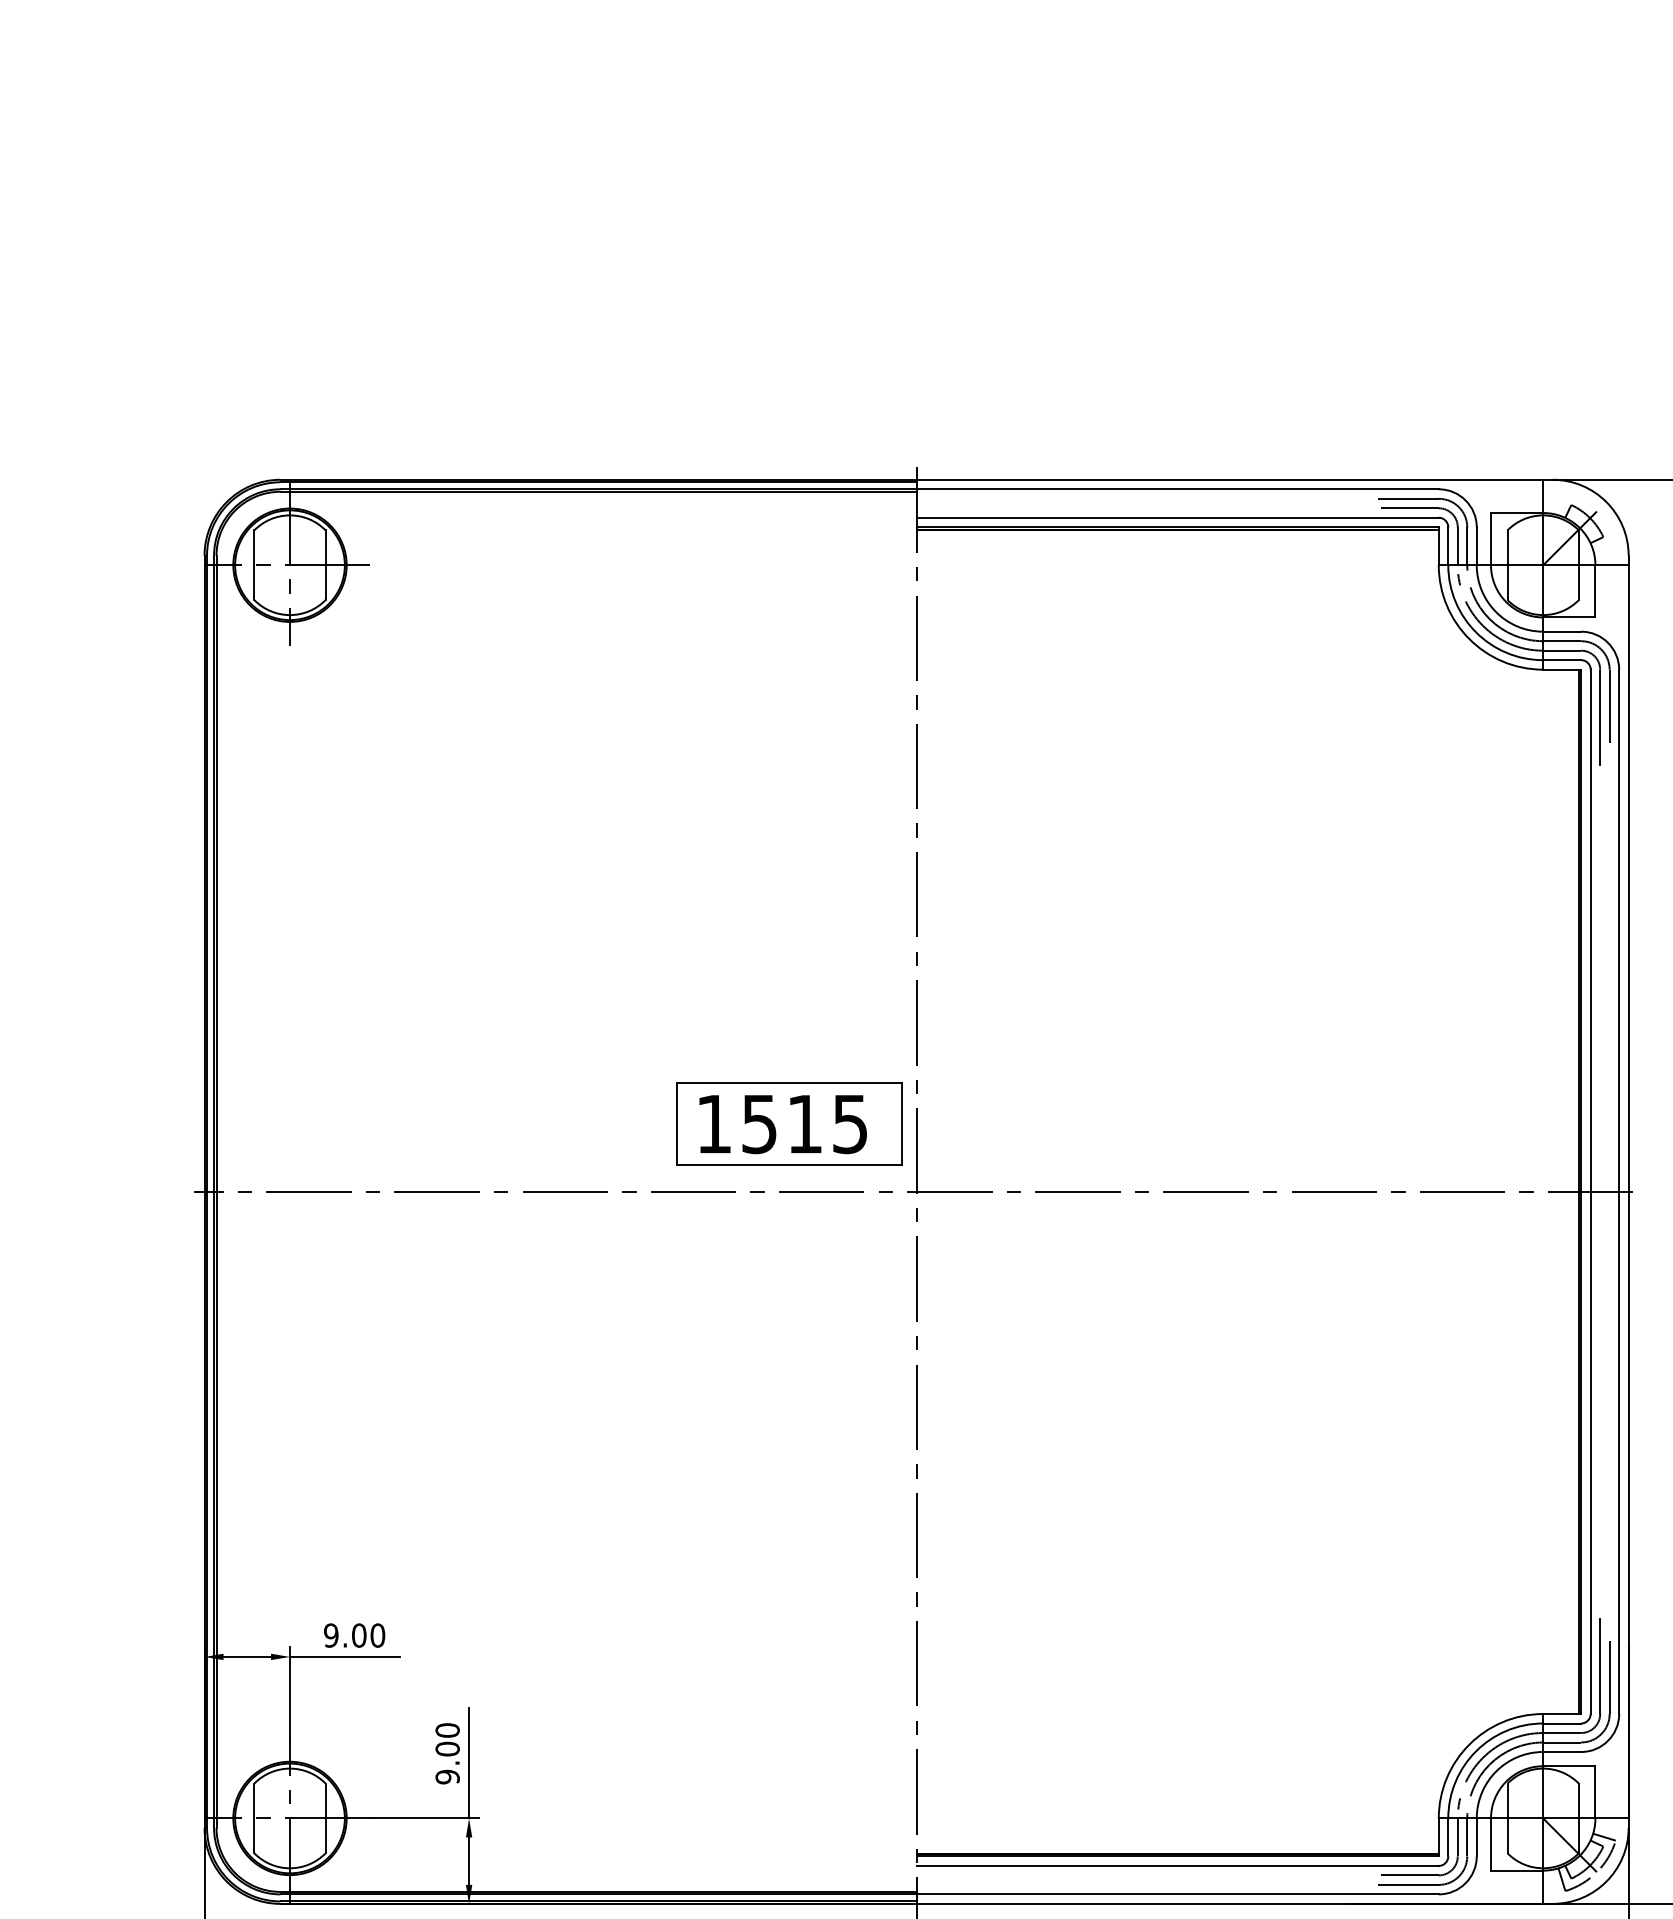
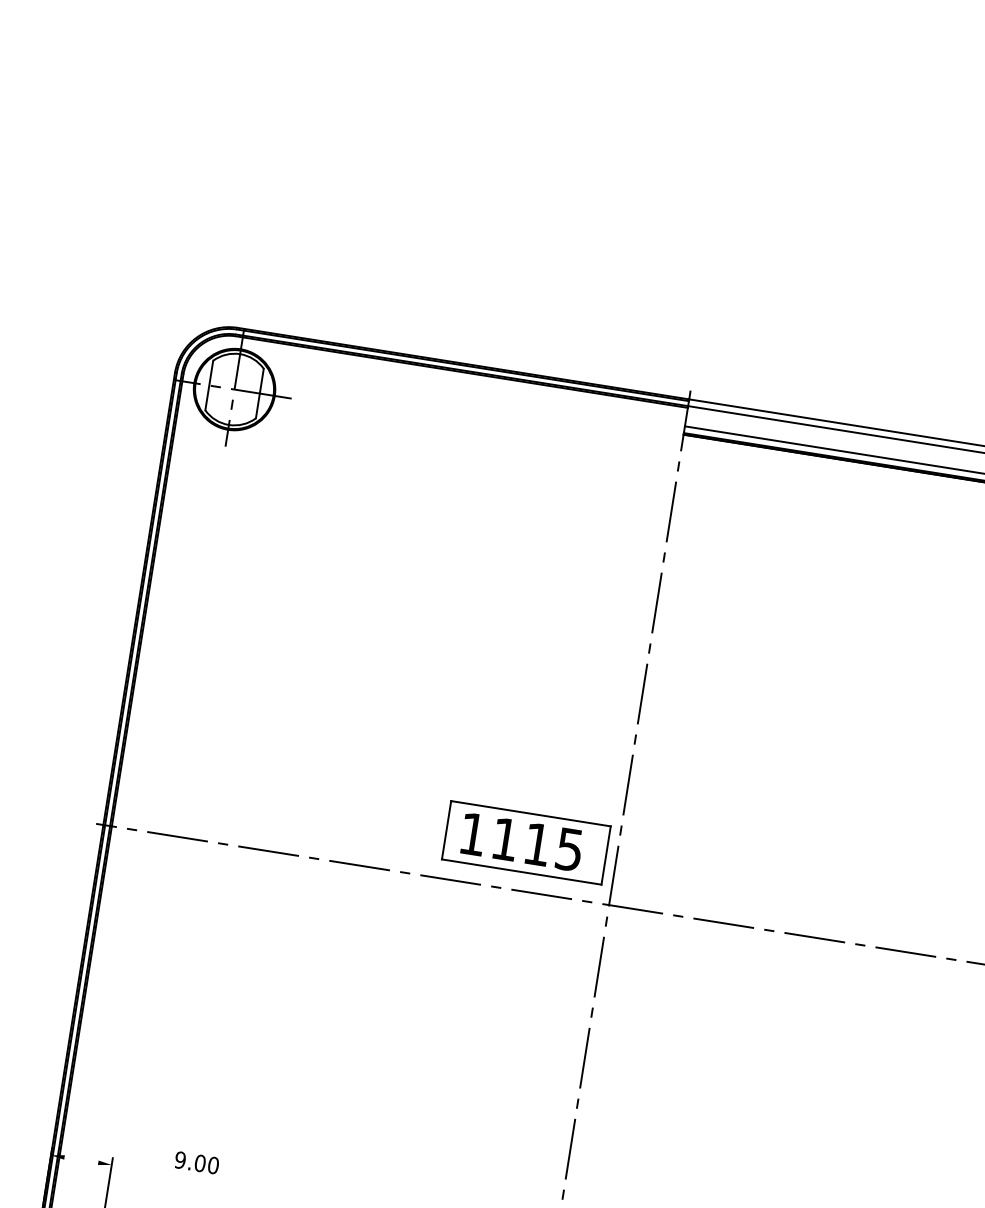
text: (759, 1124) -> (505, 839), 1515 -> 1115
text: (354, 1635) -> (196, 1162), moved
line: (247, 1656) -> (81, 1159), removed
line: (345, 1656) -> (151, 1170), removed

